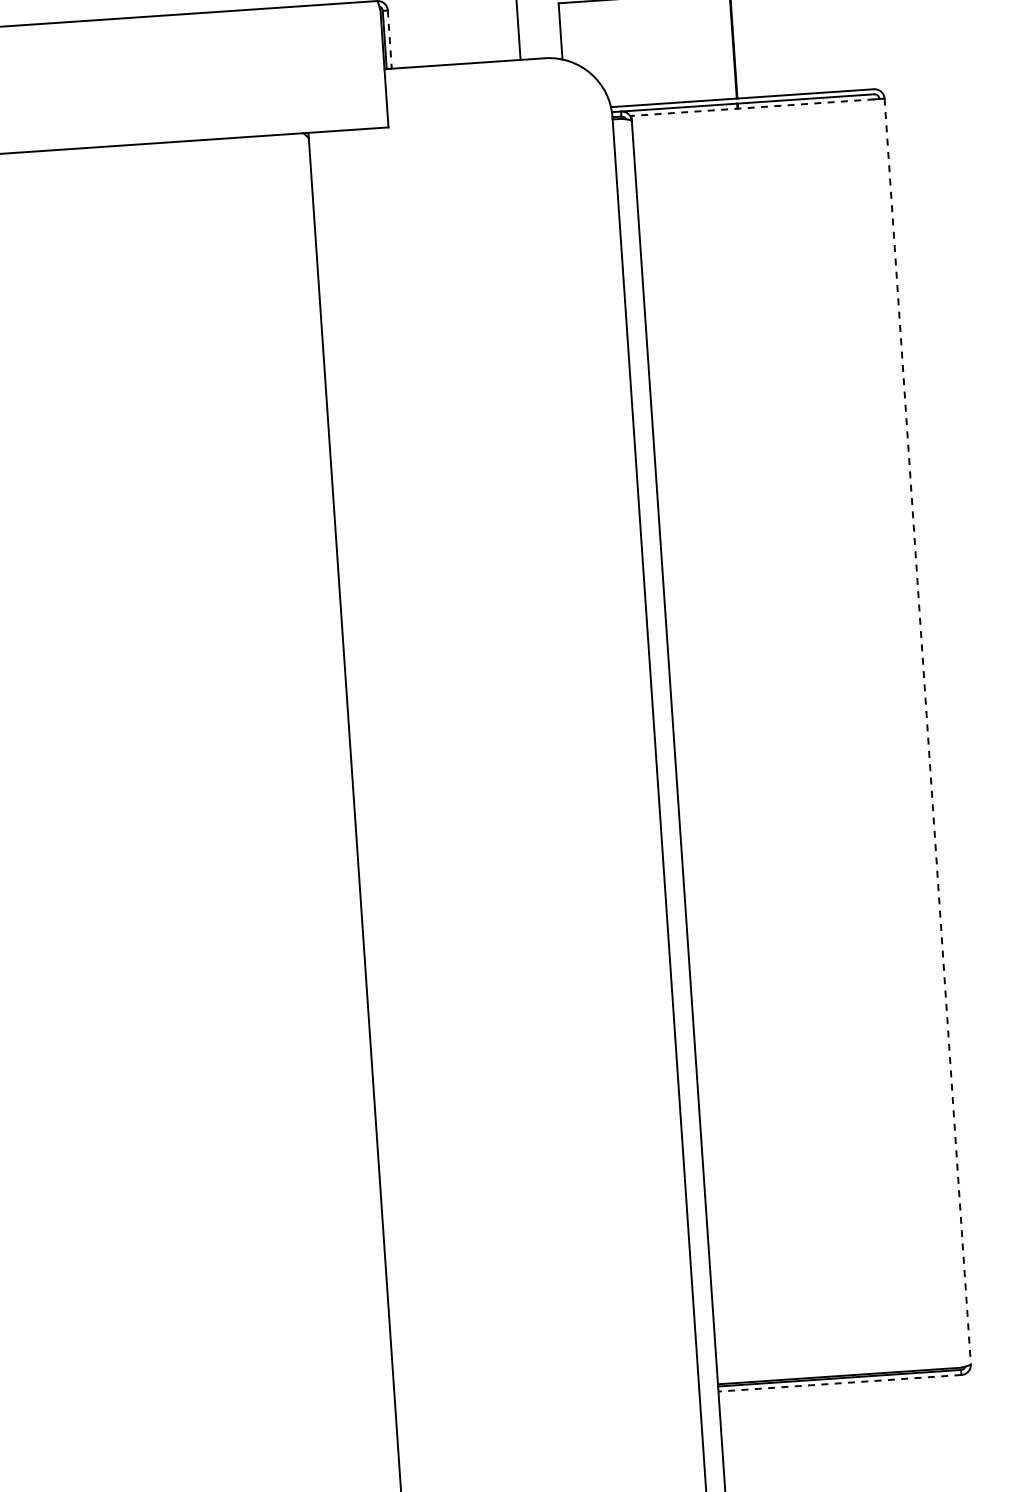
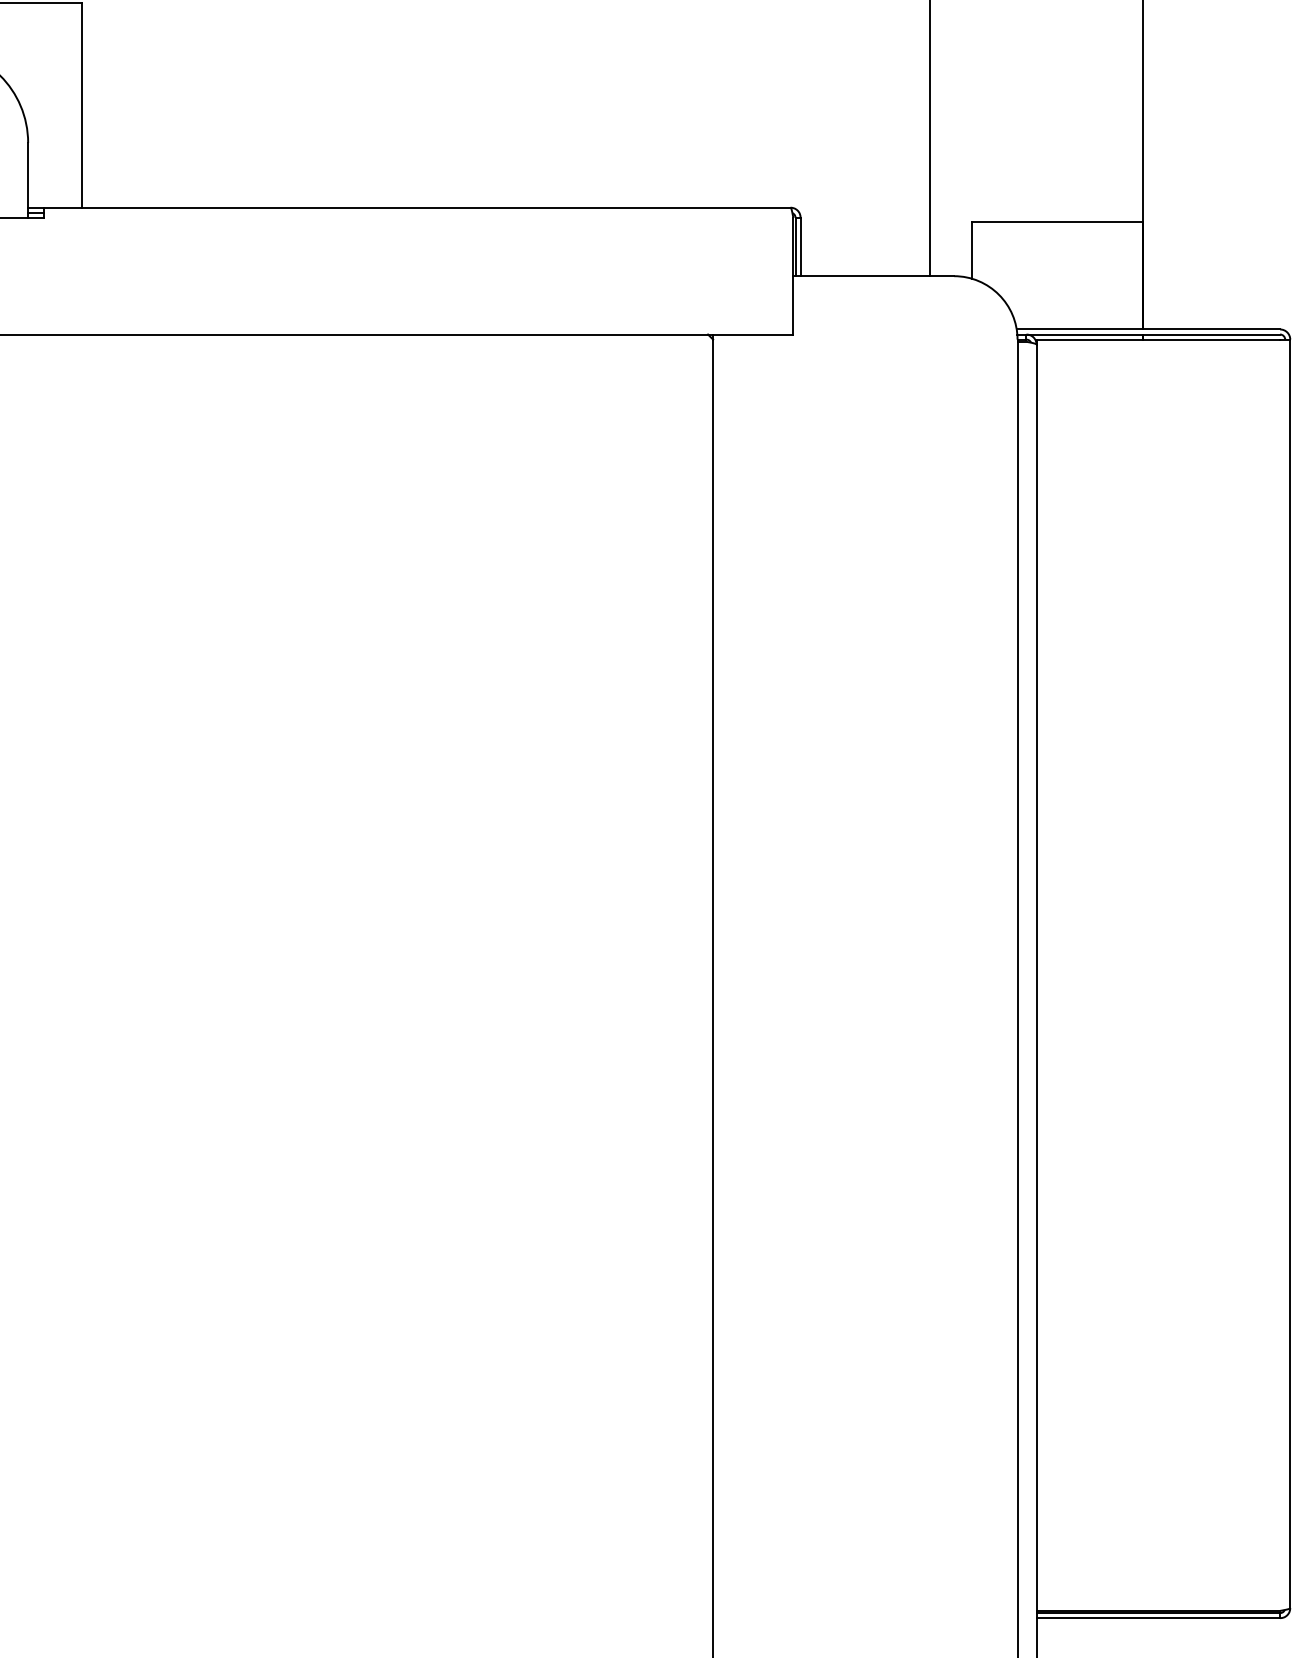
line: (389, 40) -> (800, 247), dashed -> solid
line: (753, 107) -> (1158, 339), dashed -> solid
line: (928, 732) -> (1290, 974), dashed -> solid
line: (840, 1383) -> (1158, 1618), dashed -> solid

